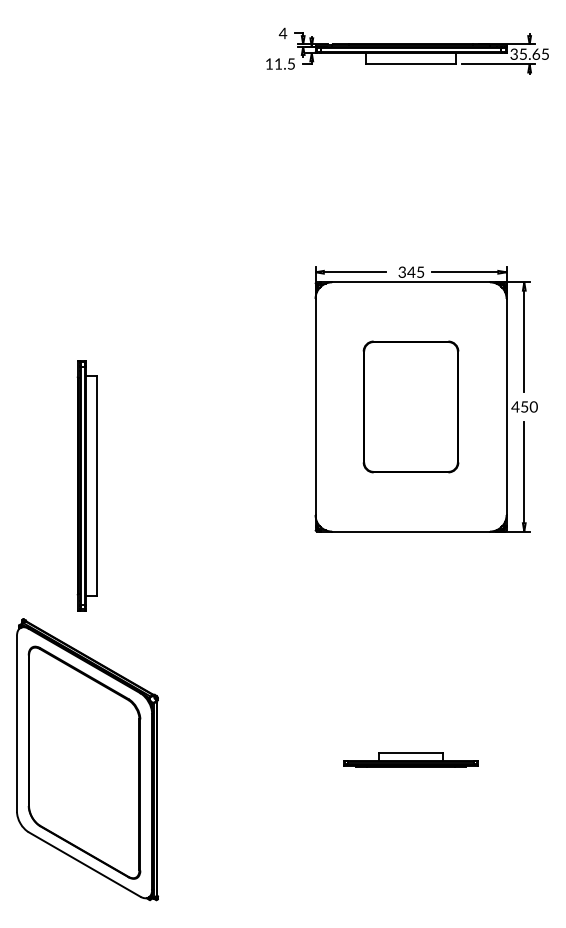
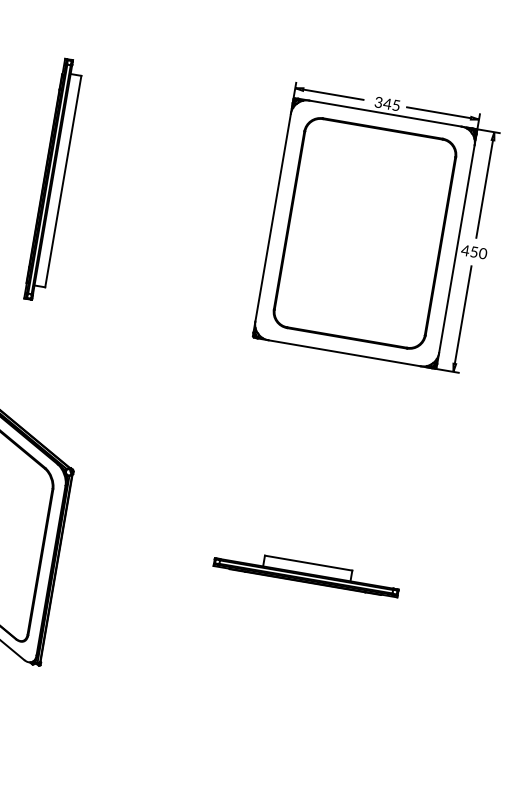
part: (410, 406) -> (364, 232), size x1.67
part: (86, 485) -> (52, 179), moved
part: (410, 759) -> (306, 572), size x1.43

